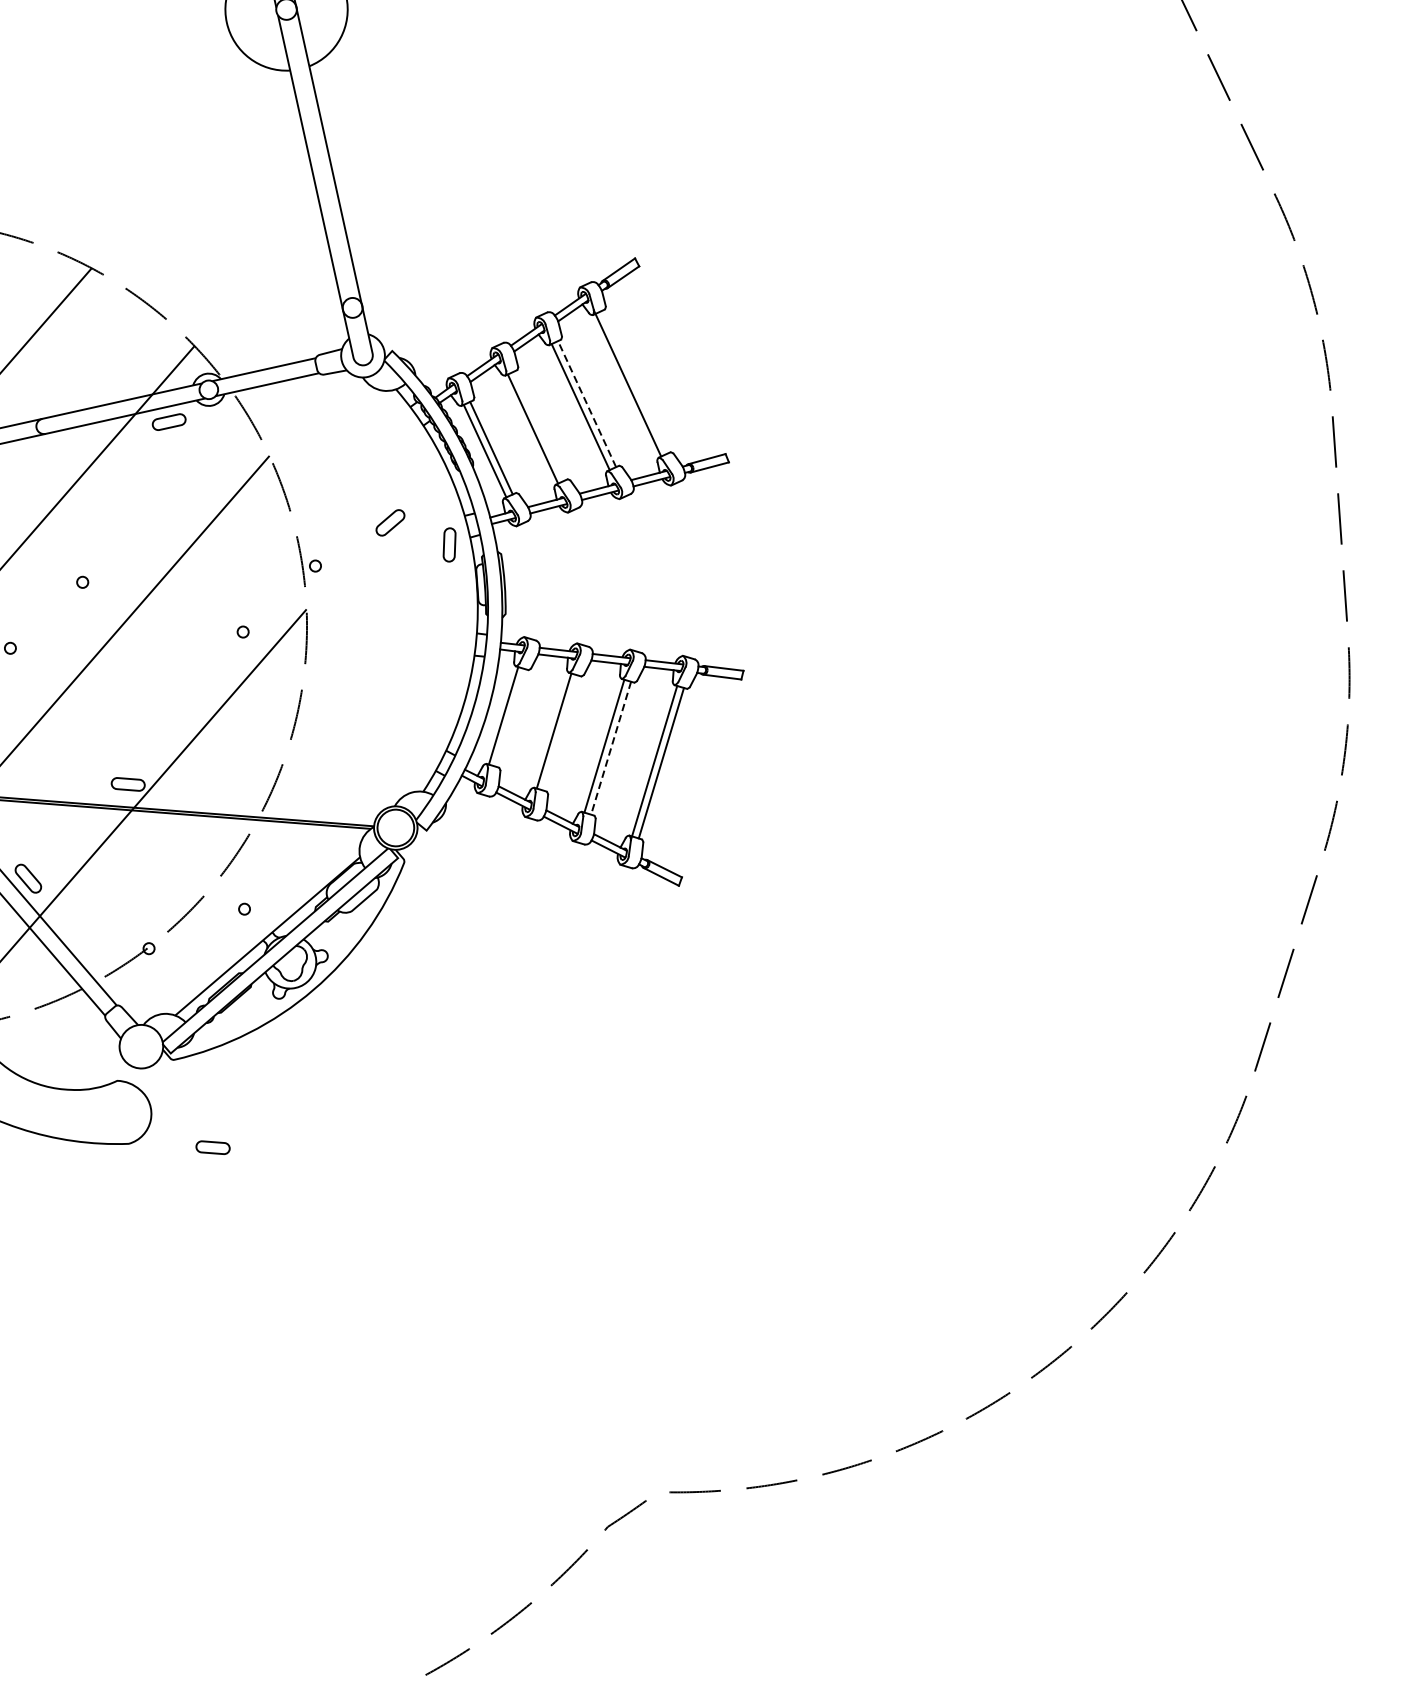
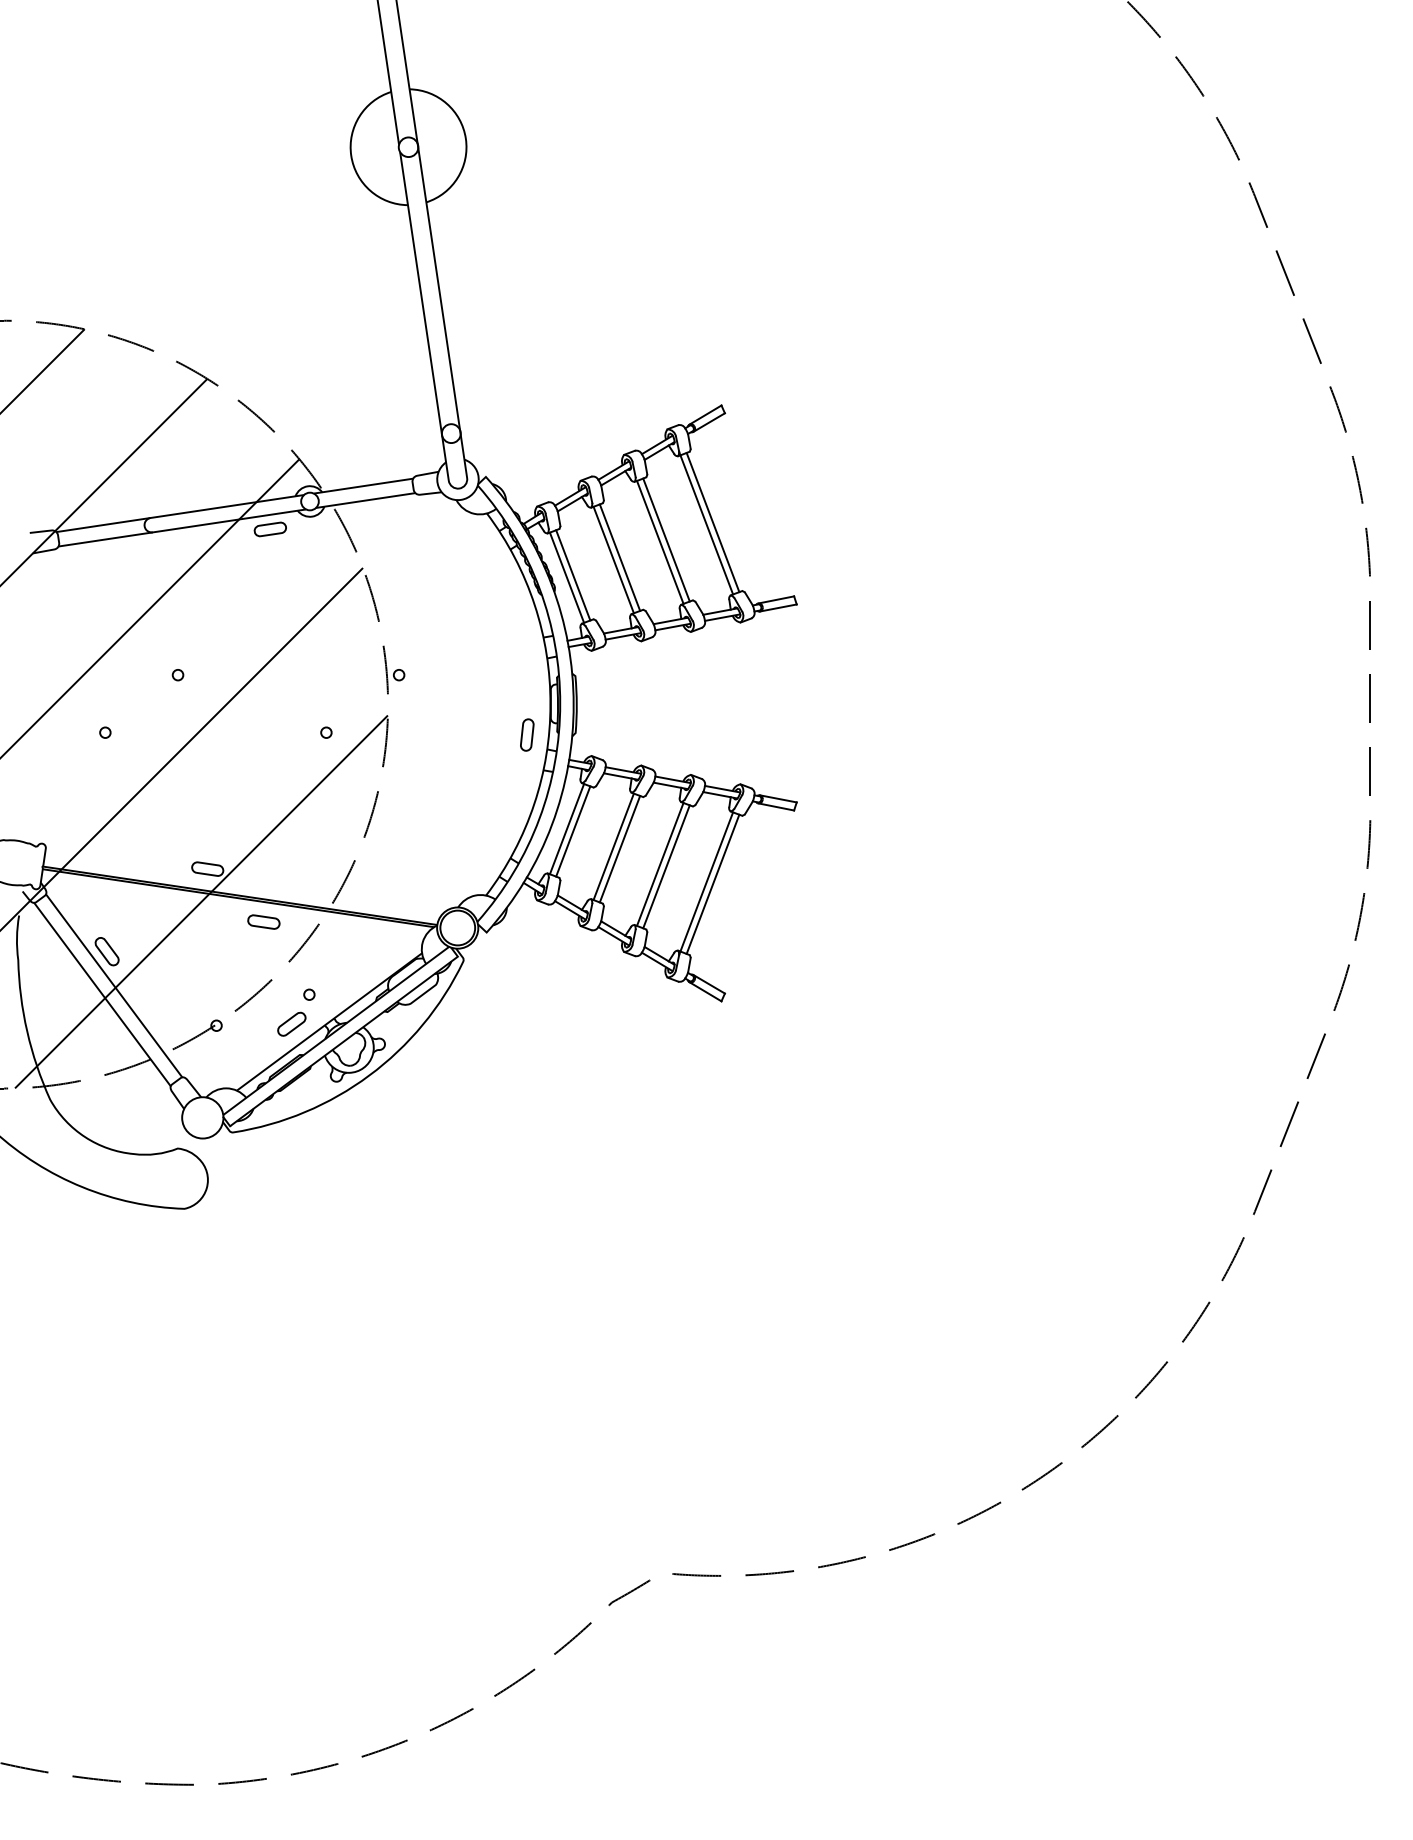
line: (634, 382) -> (712, 522), added
line: (587, 404) -> (666, 540), dashed -> solid
line: (538, 425) -> (619, 557), added
part: (390, 522) -> (291, 1023), moved
part: (449, 544) -> (527, 734), moved
line: (510, 717) -> (573, 831), added
line: (560, 732) -> (619, 848), added
line: (611, 747) -> (666, 866), dashed -> solid
part: (212, 1147) -> (263, 921), moved

